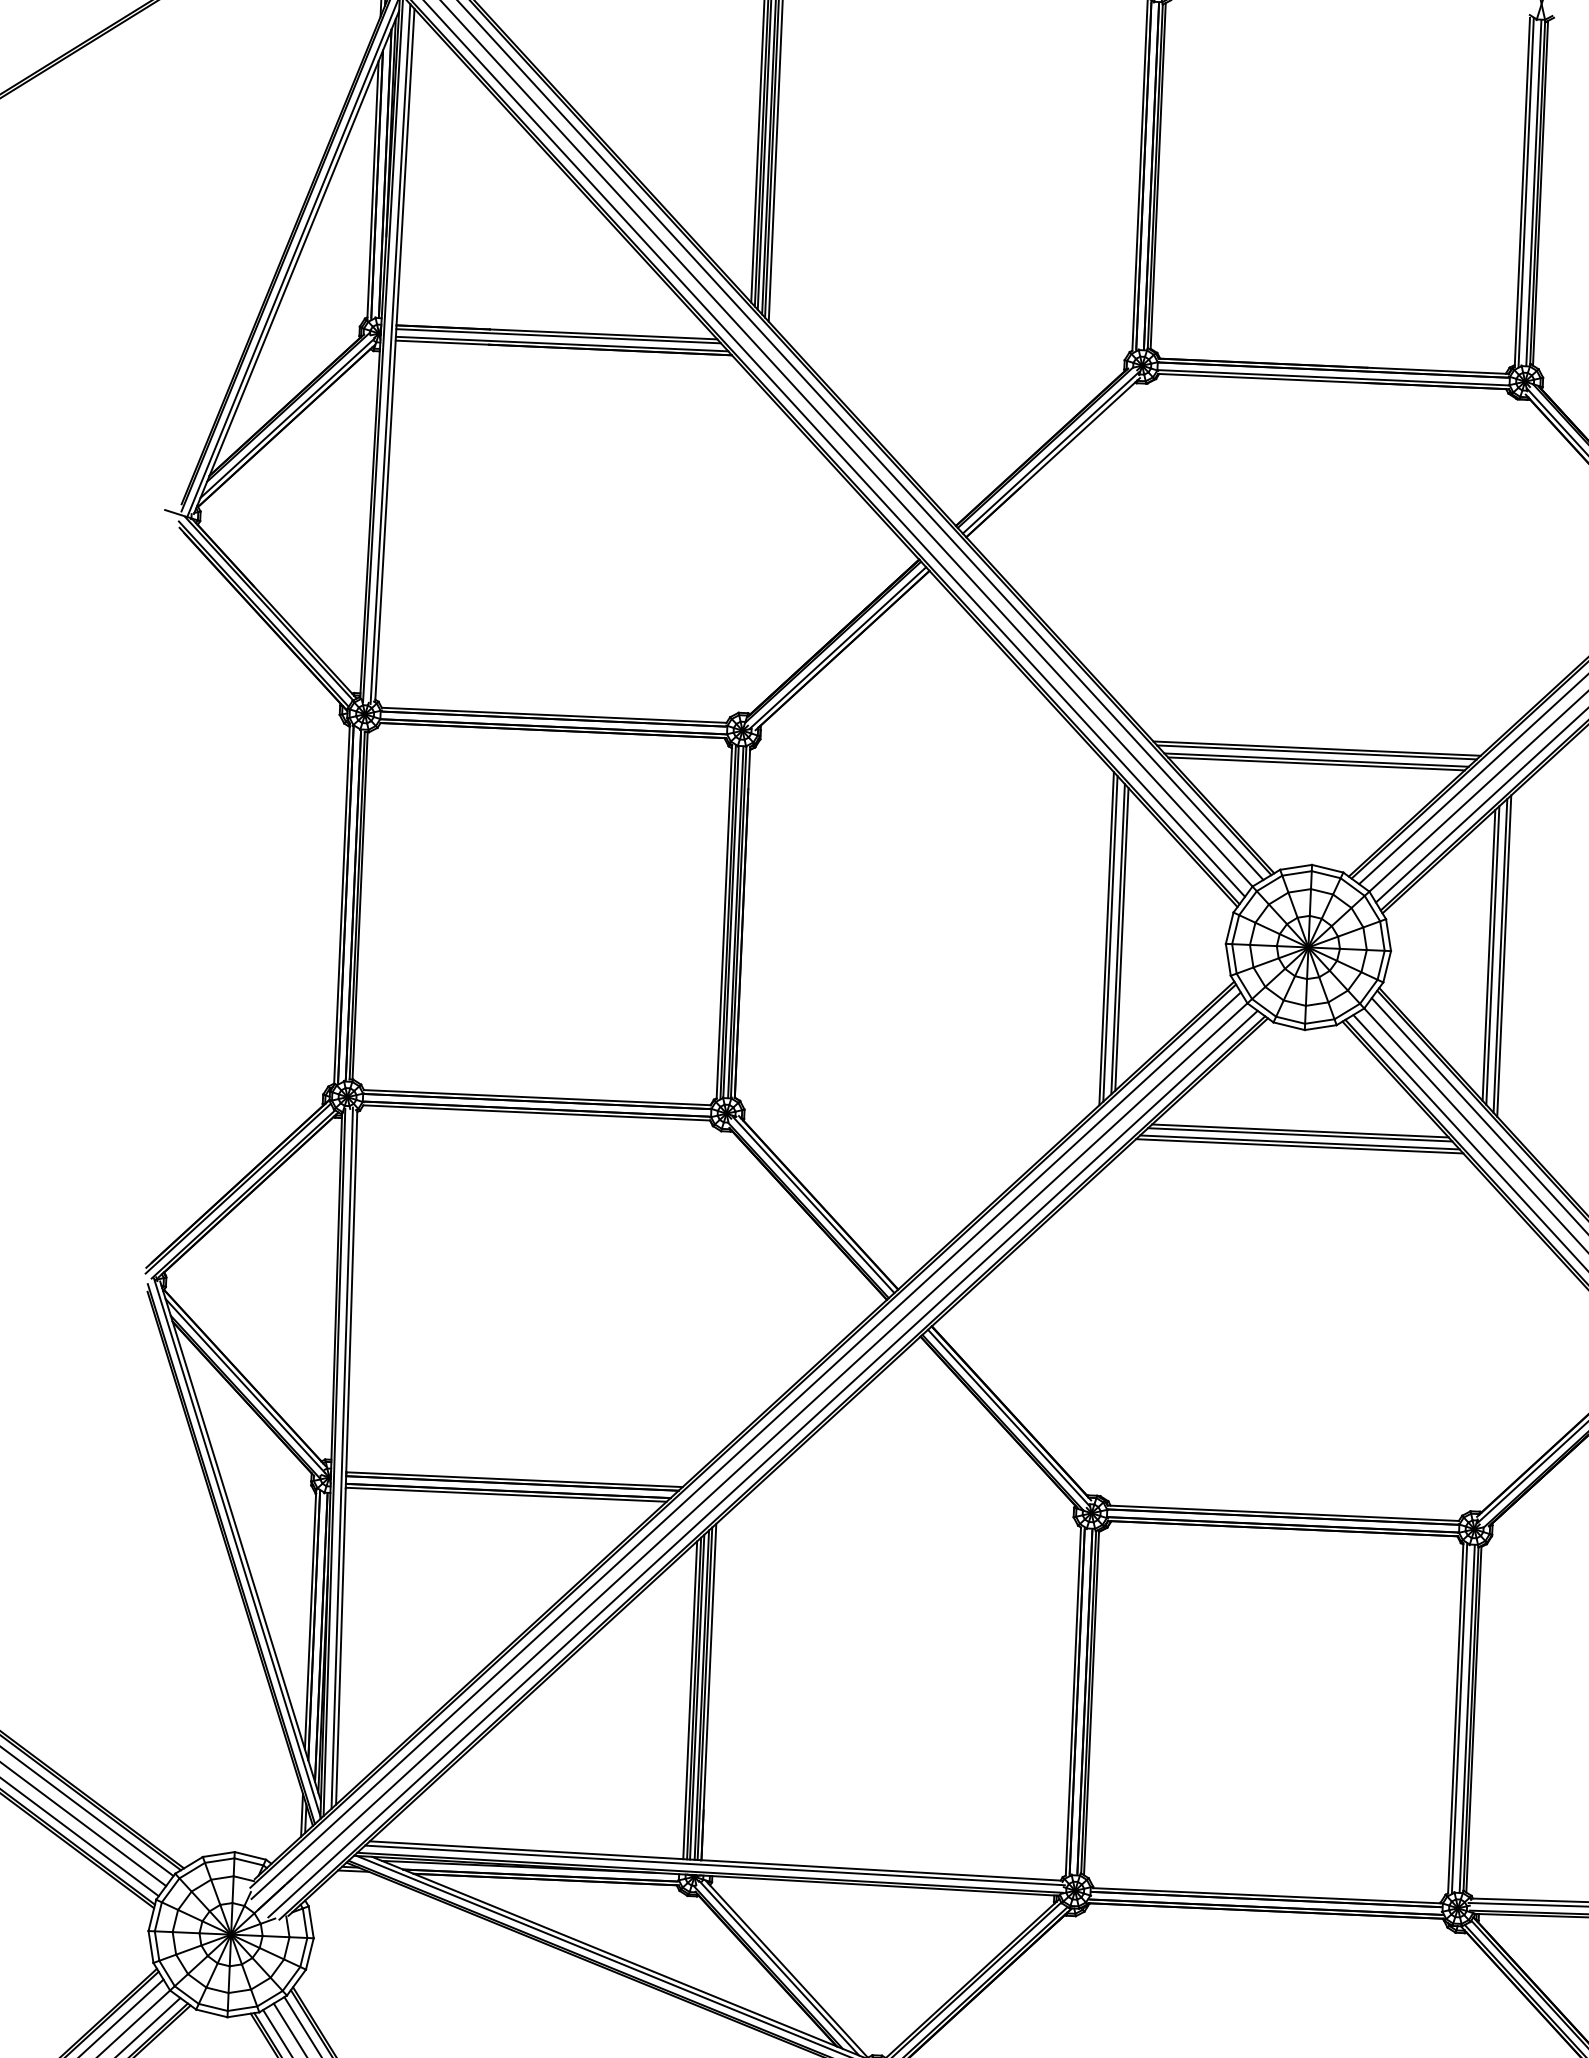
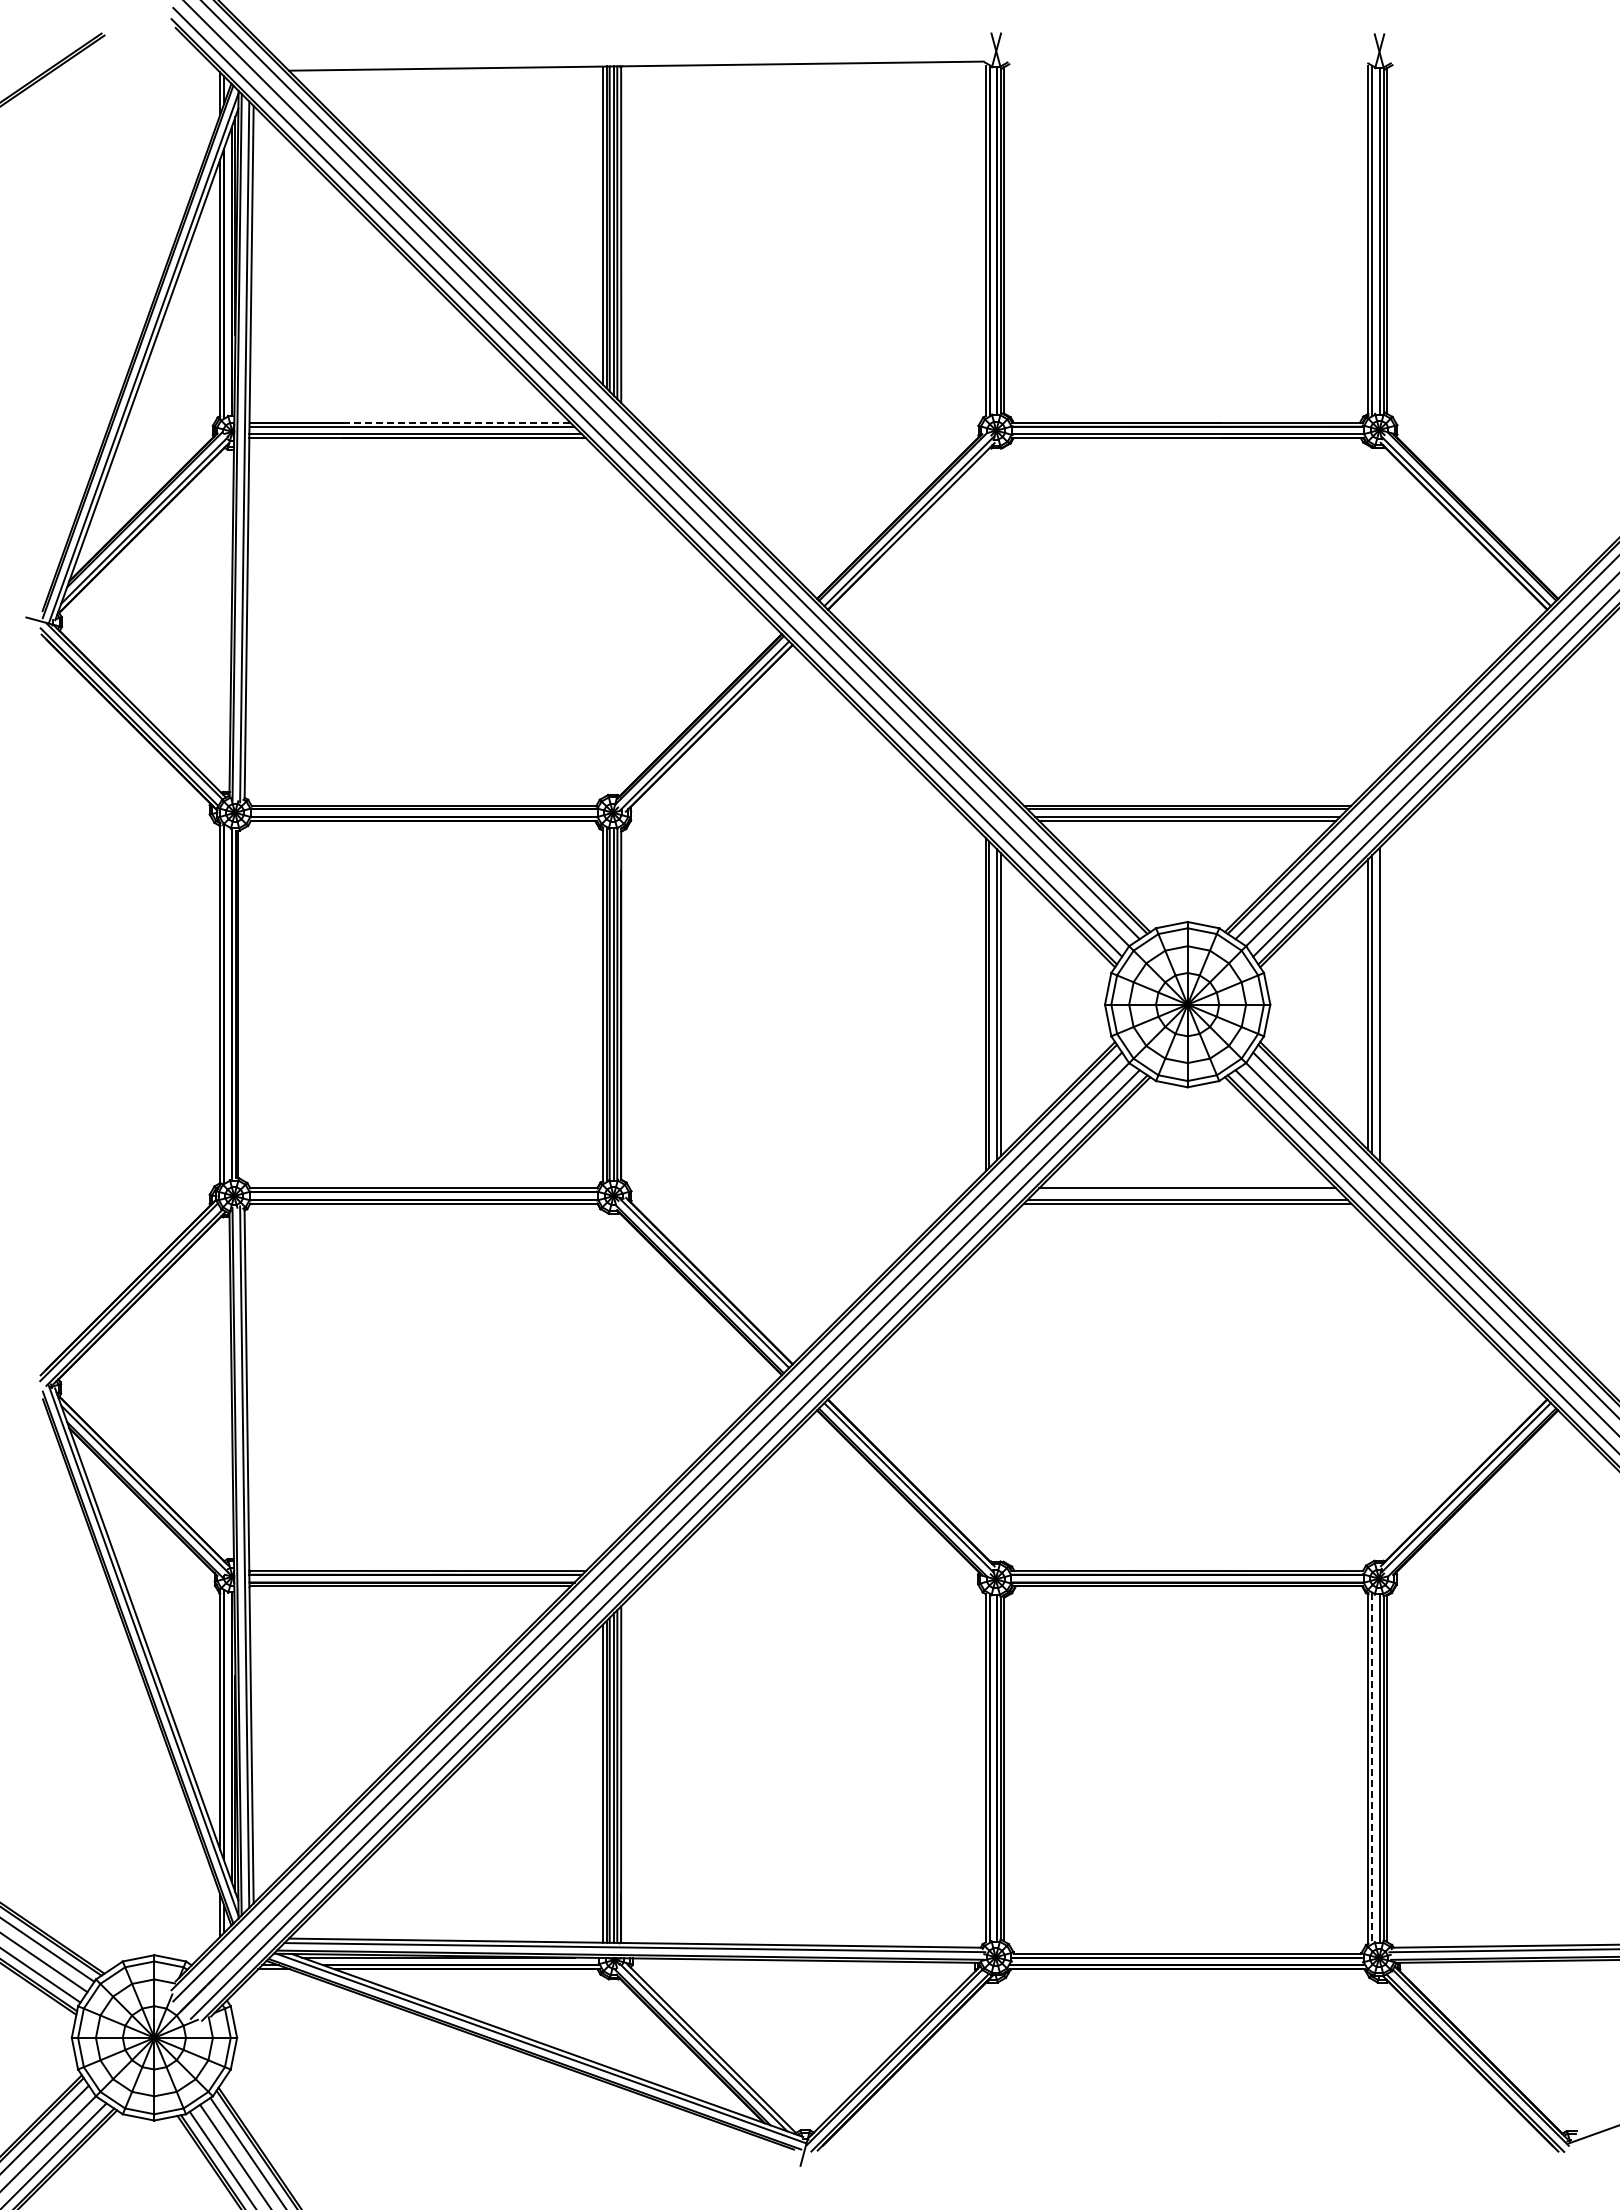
line: (603, 333) -> (456, 422), solid -> dashed
line: (1504, 955) -> (1383, 1004), removed
line: (1300, 1135) -> (1187, 1192), removed
line: (1459, 1718) -> (1372, 1768), solid -> dashed

